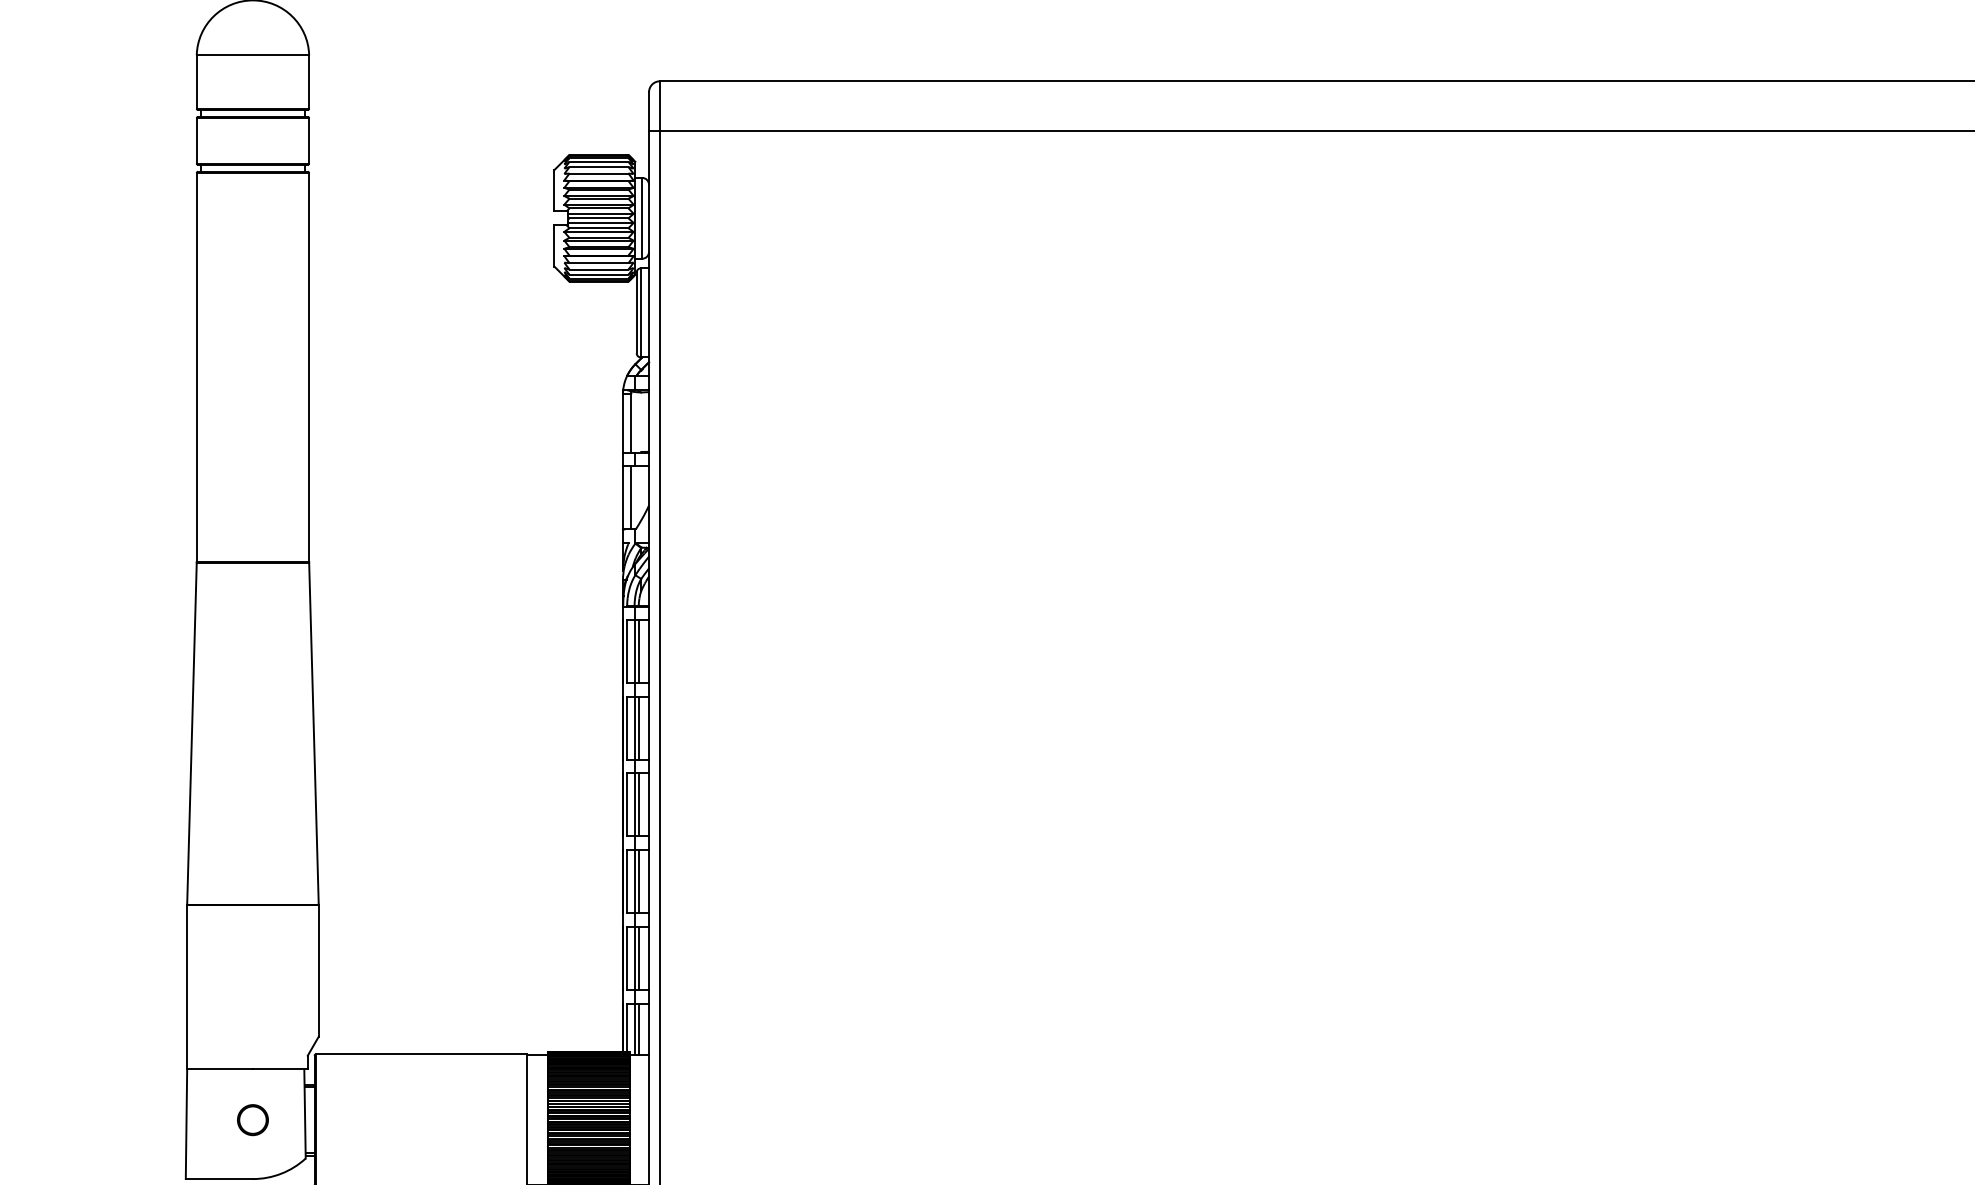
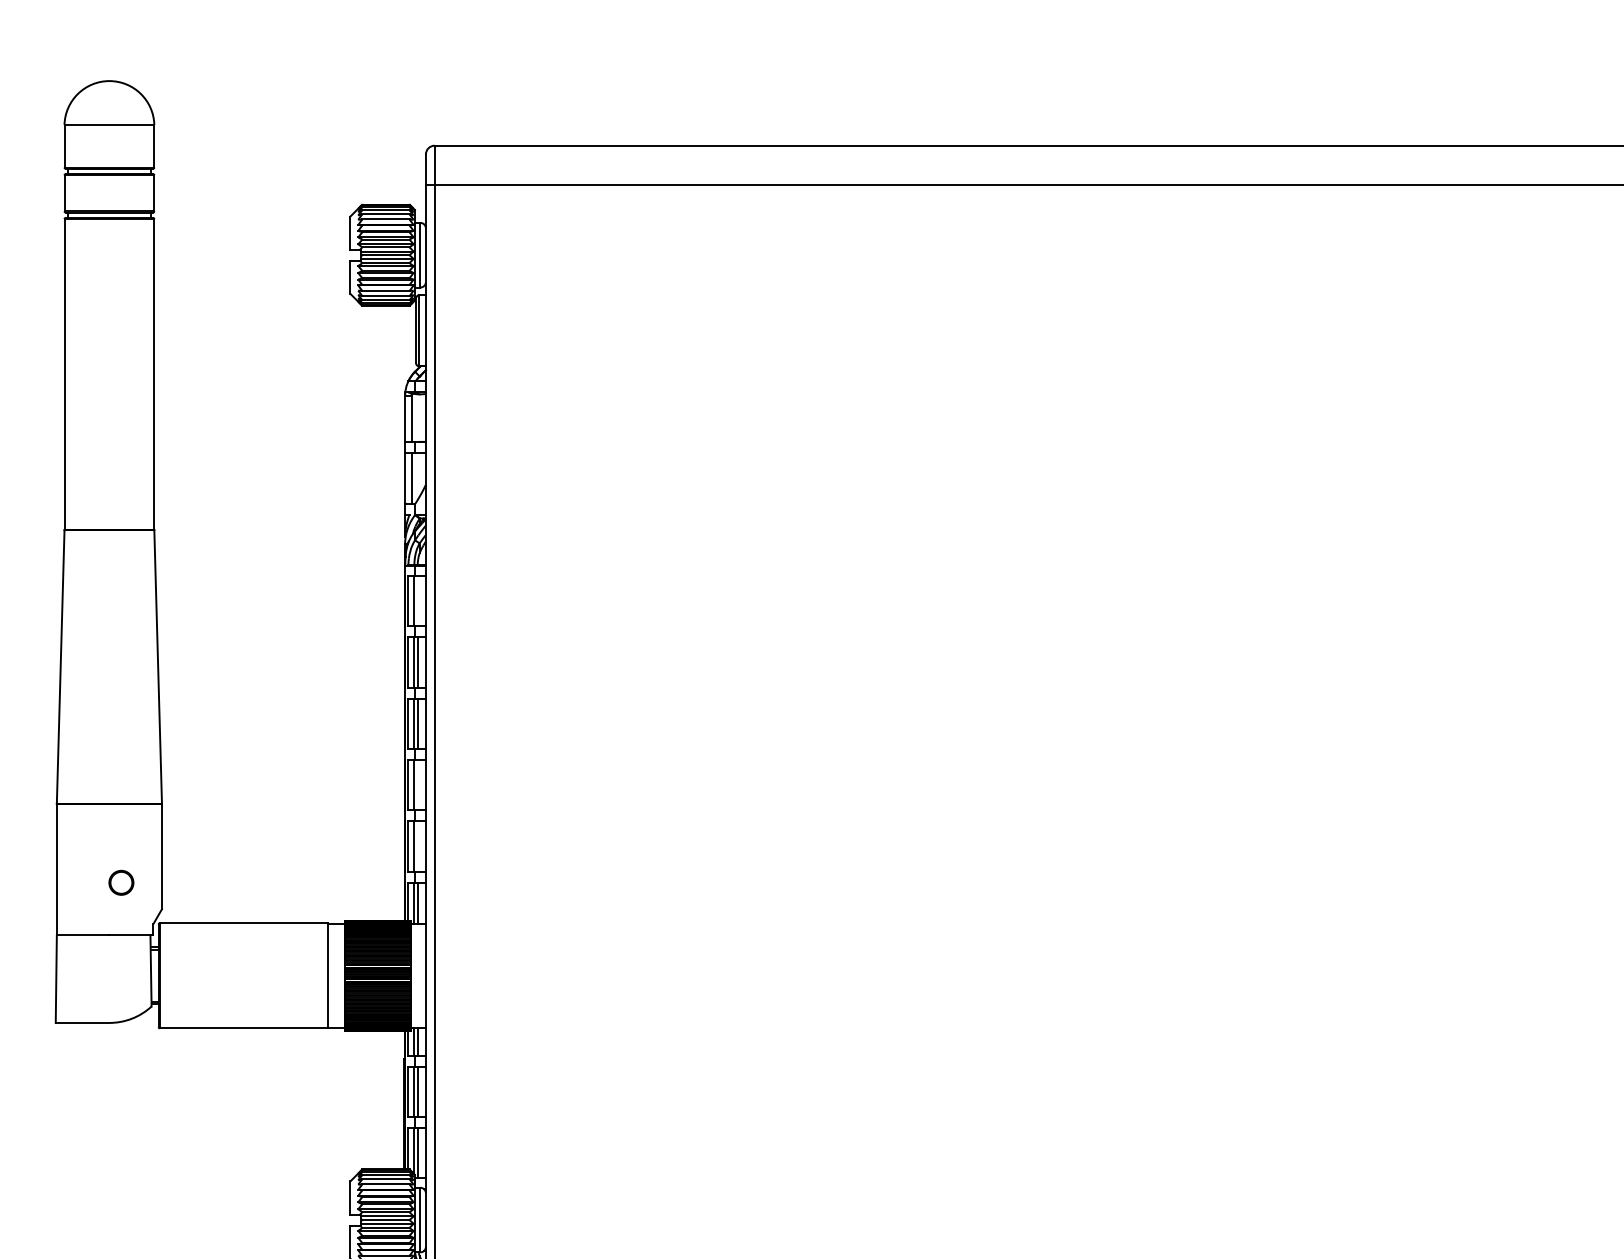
line: (638, 651) -> (417, 601), removed
line: (638, 881) -> (417, 785), removed
line: (638, 958) -> (417, 846), removed
circle: (253, 1119) -> (121, 882), moved

